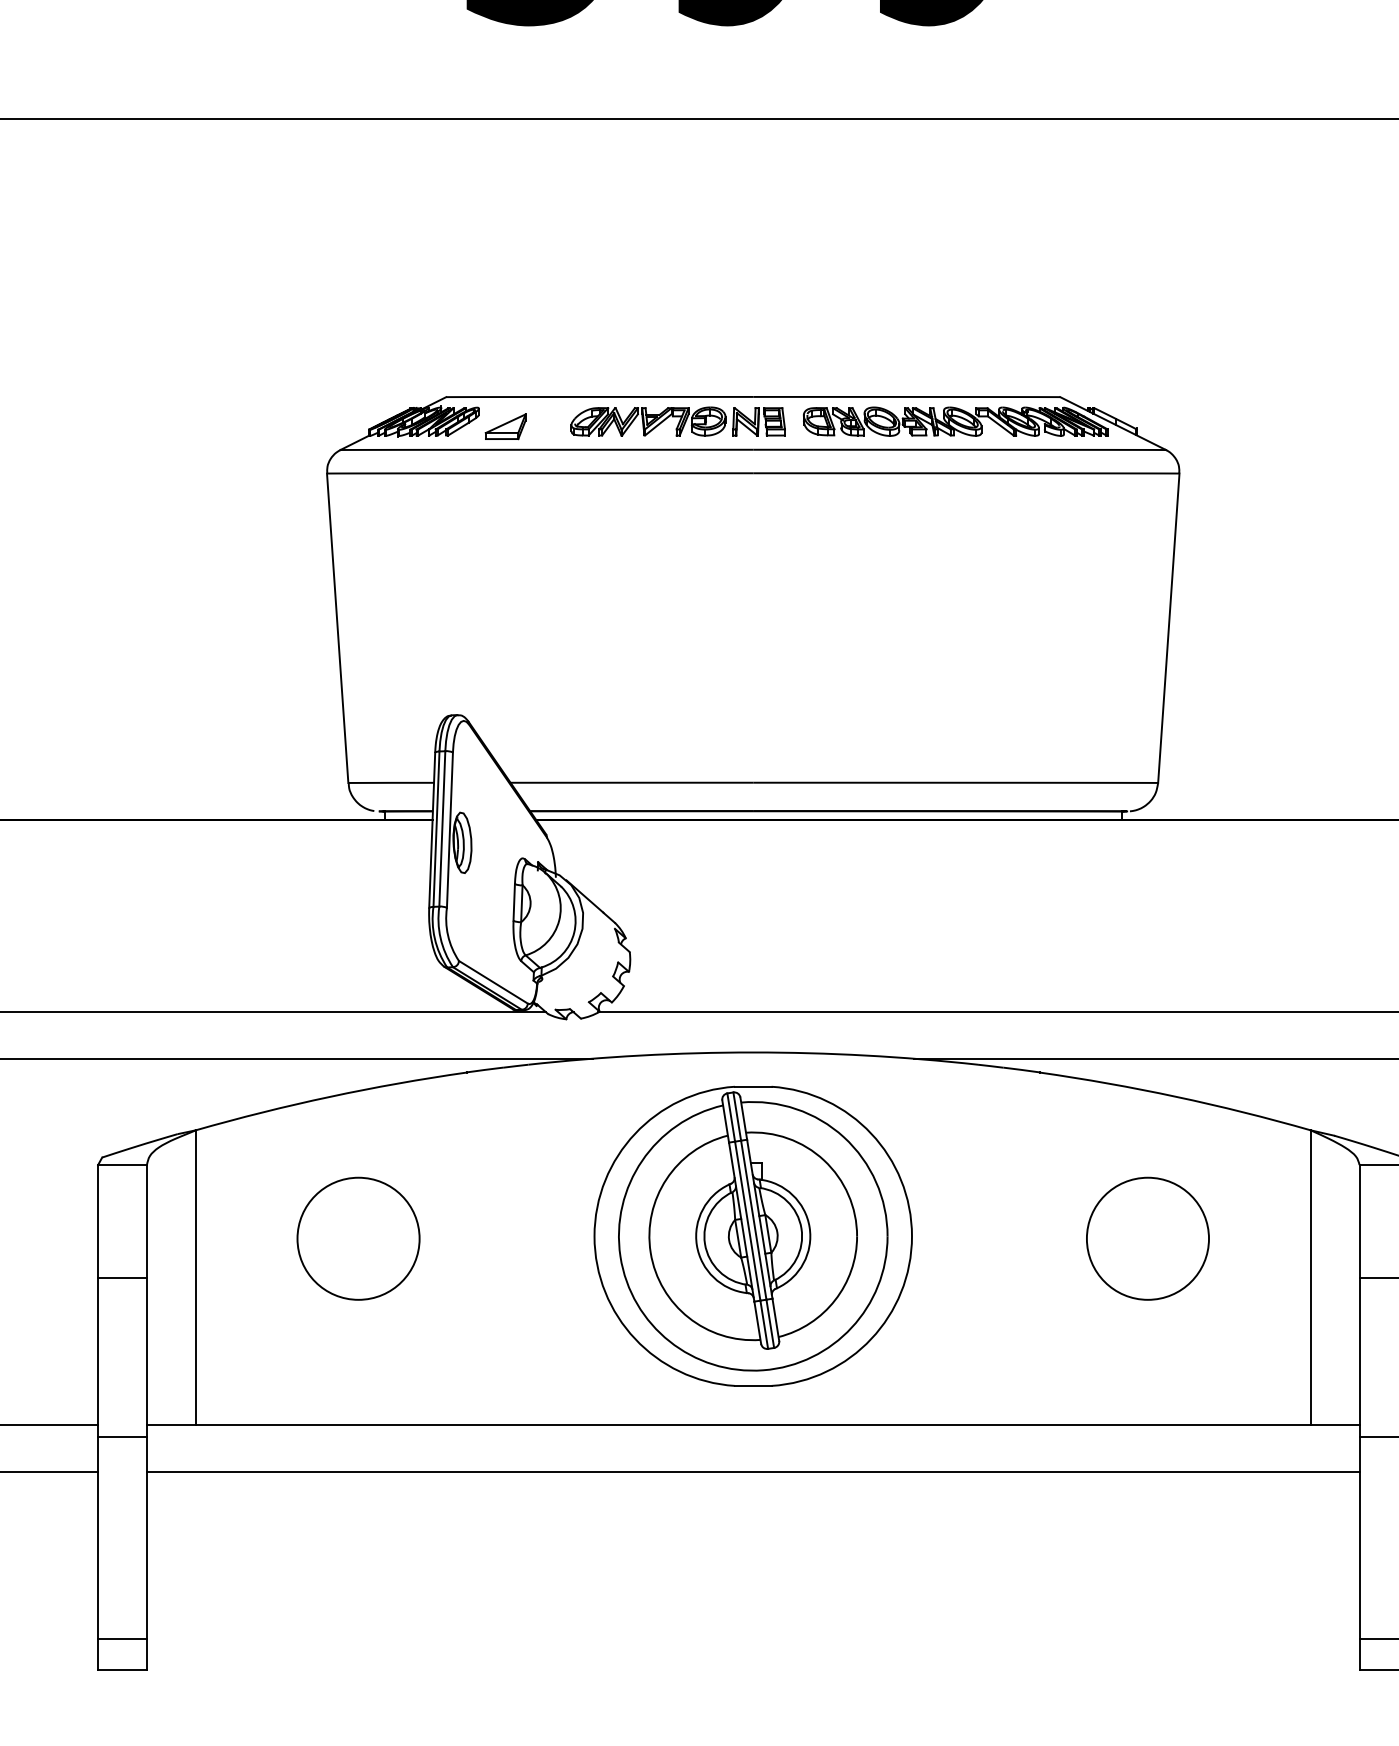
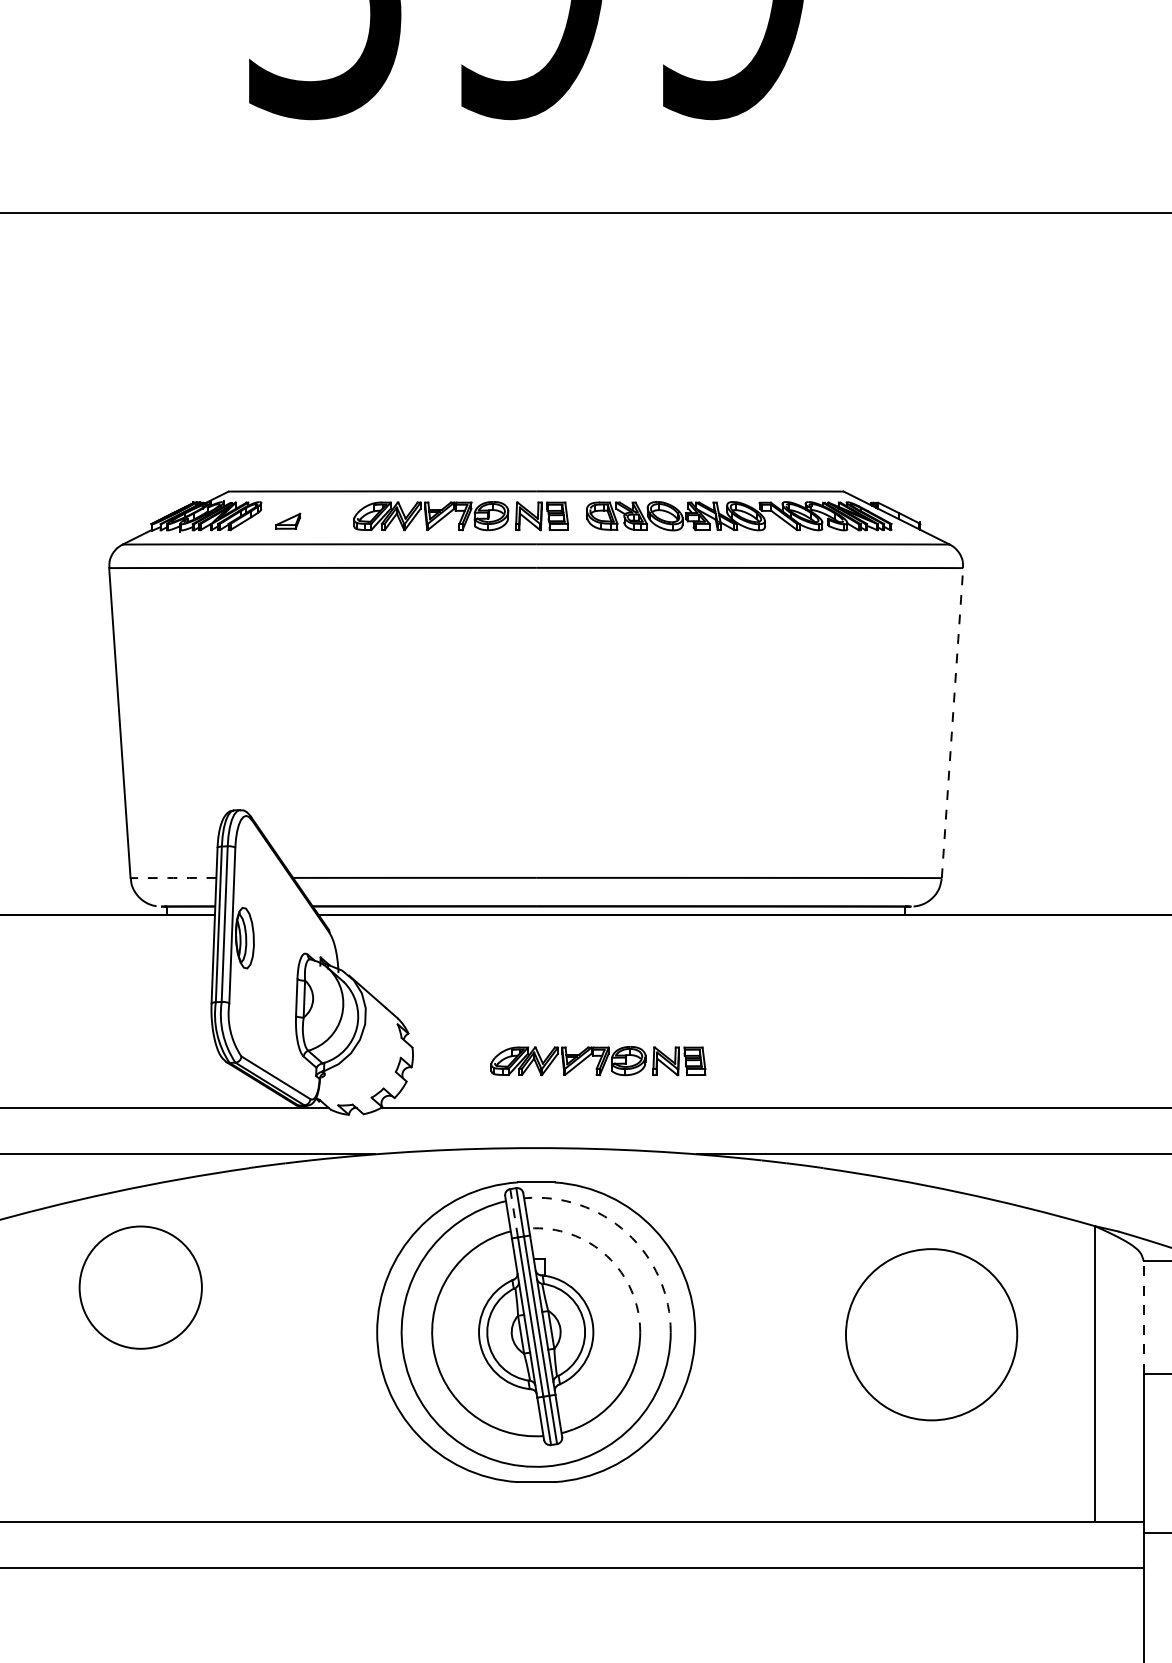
part: (505, 426) -> (287, 520), size x0.6
line: (1168, 627) -> (952, 722), solid -> dashed
arc: (391, 782) -> (173, 877), solid -> dashed
part: (814, 965) -> (597, 1060), added
line: (731, 1118) -> (514, 1214), solid -> dashed
arc: (843, 1137) -> (626, 1233), solid -> dashed
arc: (824, 1160) -> (607, 1256), solid -> dashed
line: (1359, 1220) -> (1143, 1316), solid -> dashed
circle: (358, 1238) -> (140, 1287), moved
circle: (1147, 1238) -> (931, 1334), size x1.4

